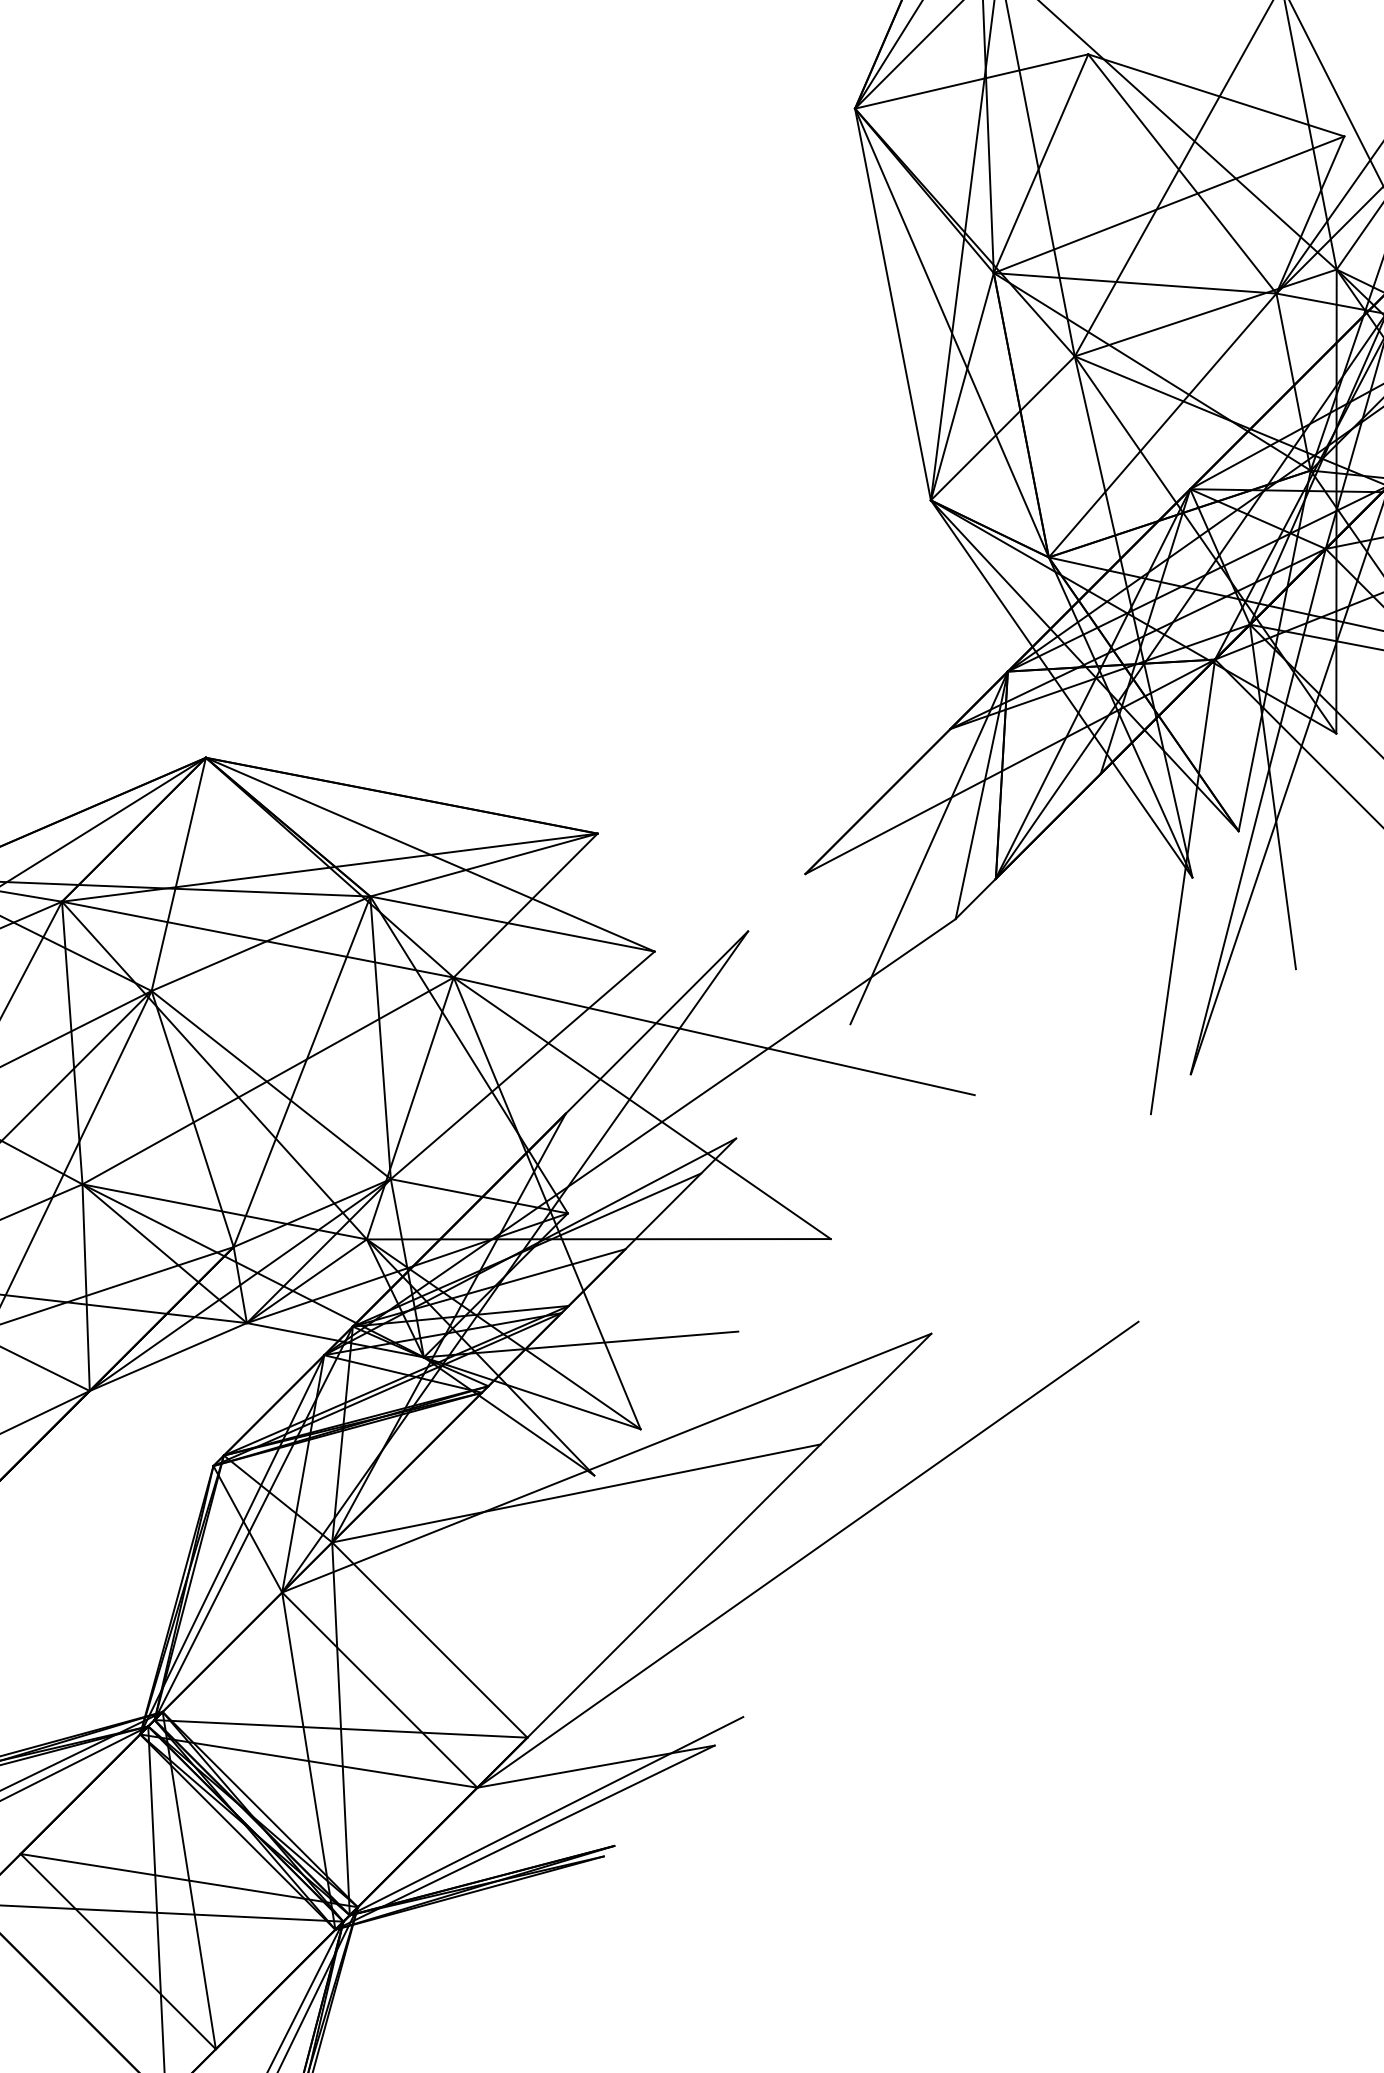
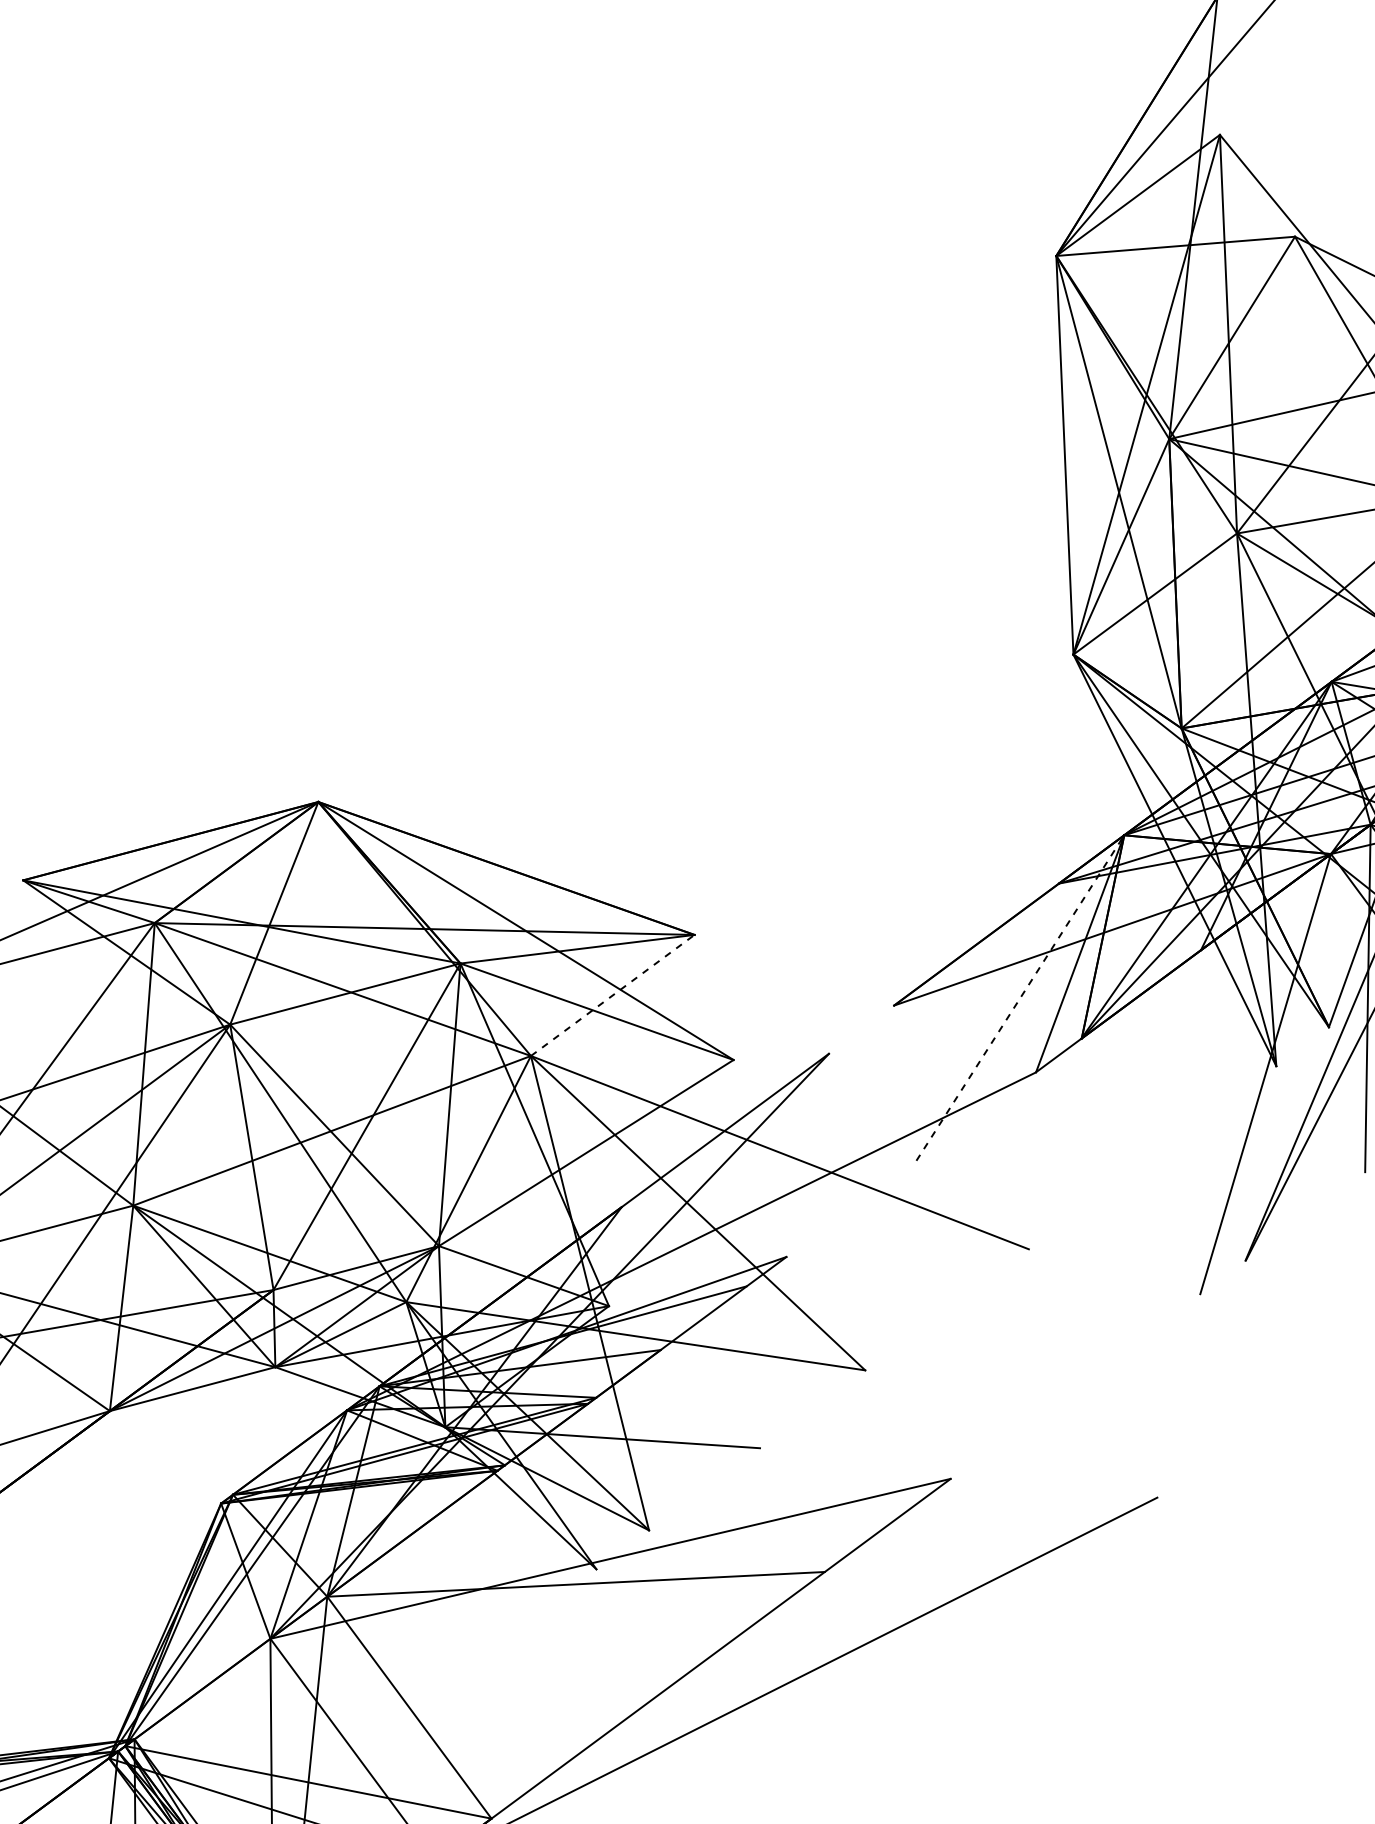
line: (929, 847) -> (1020, 997), solid -> dashed
line: (525, 905) -> (612, 995), solid -> dashed

